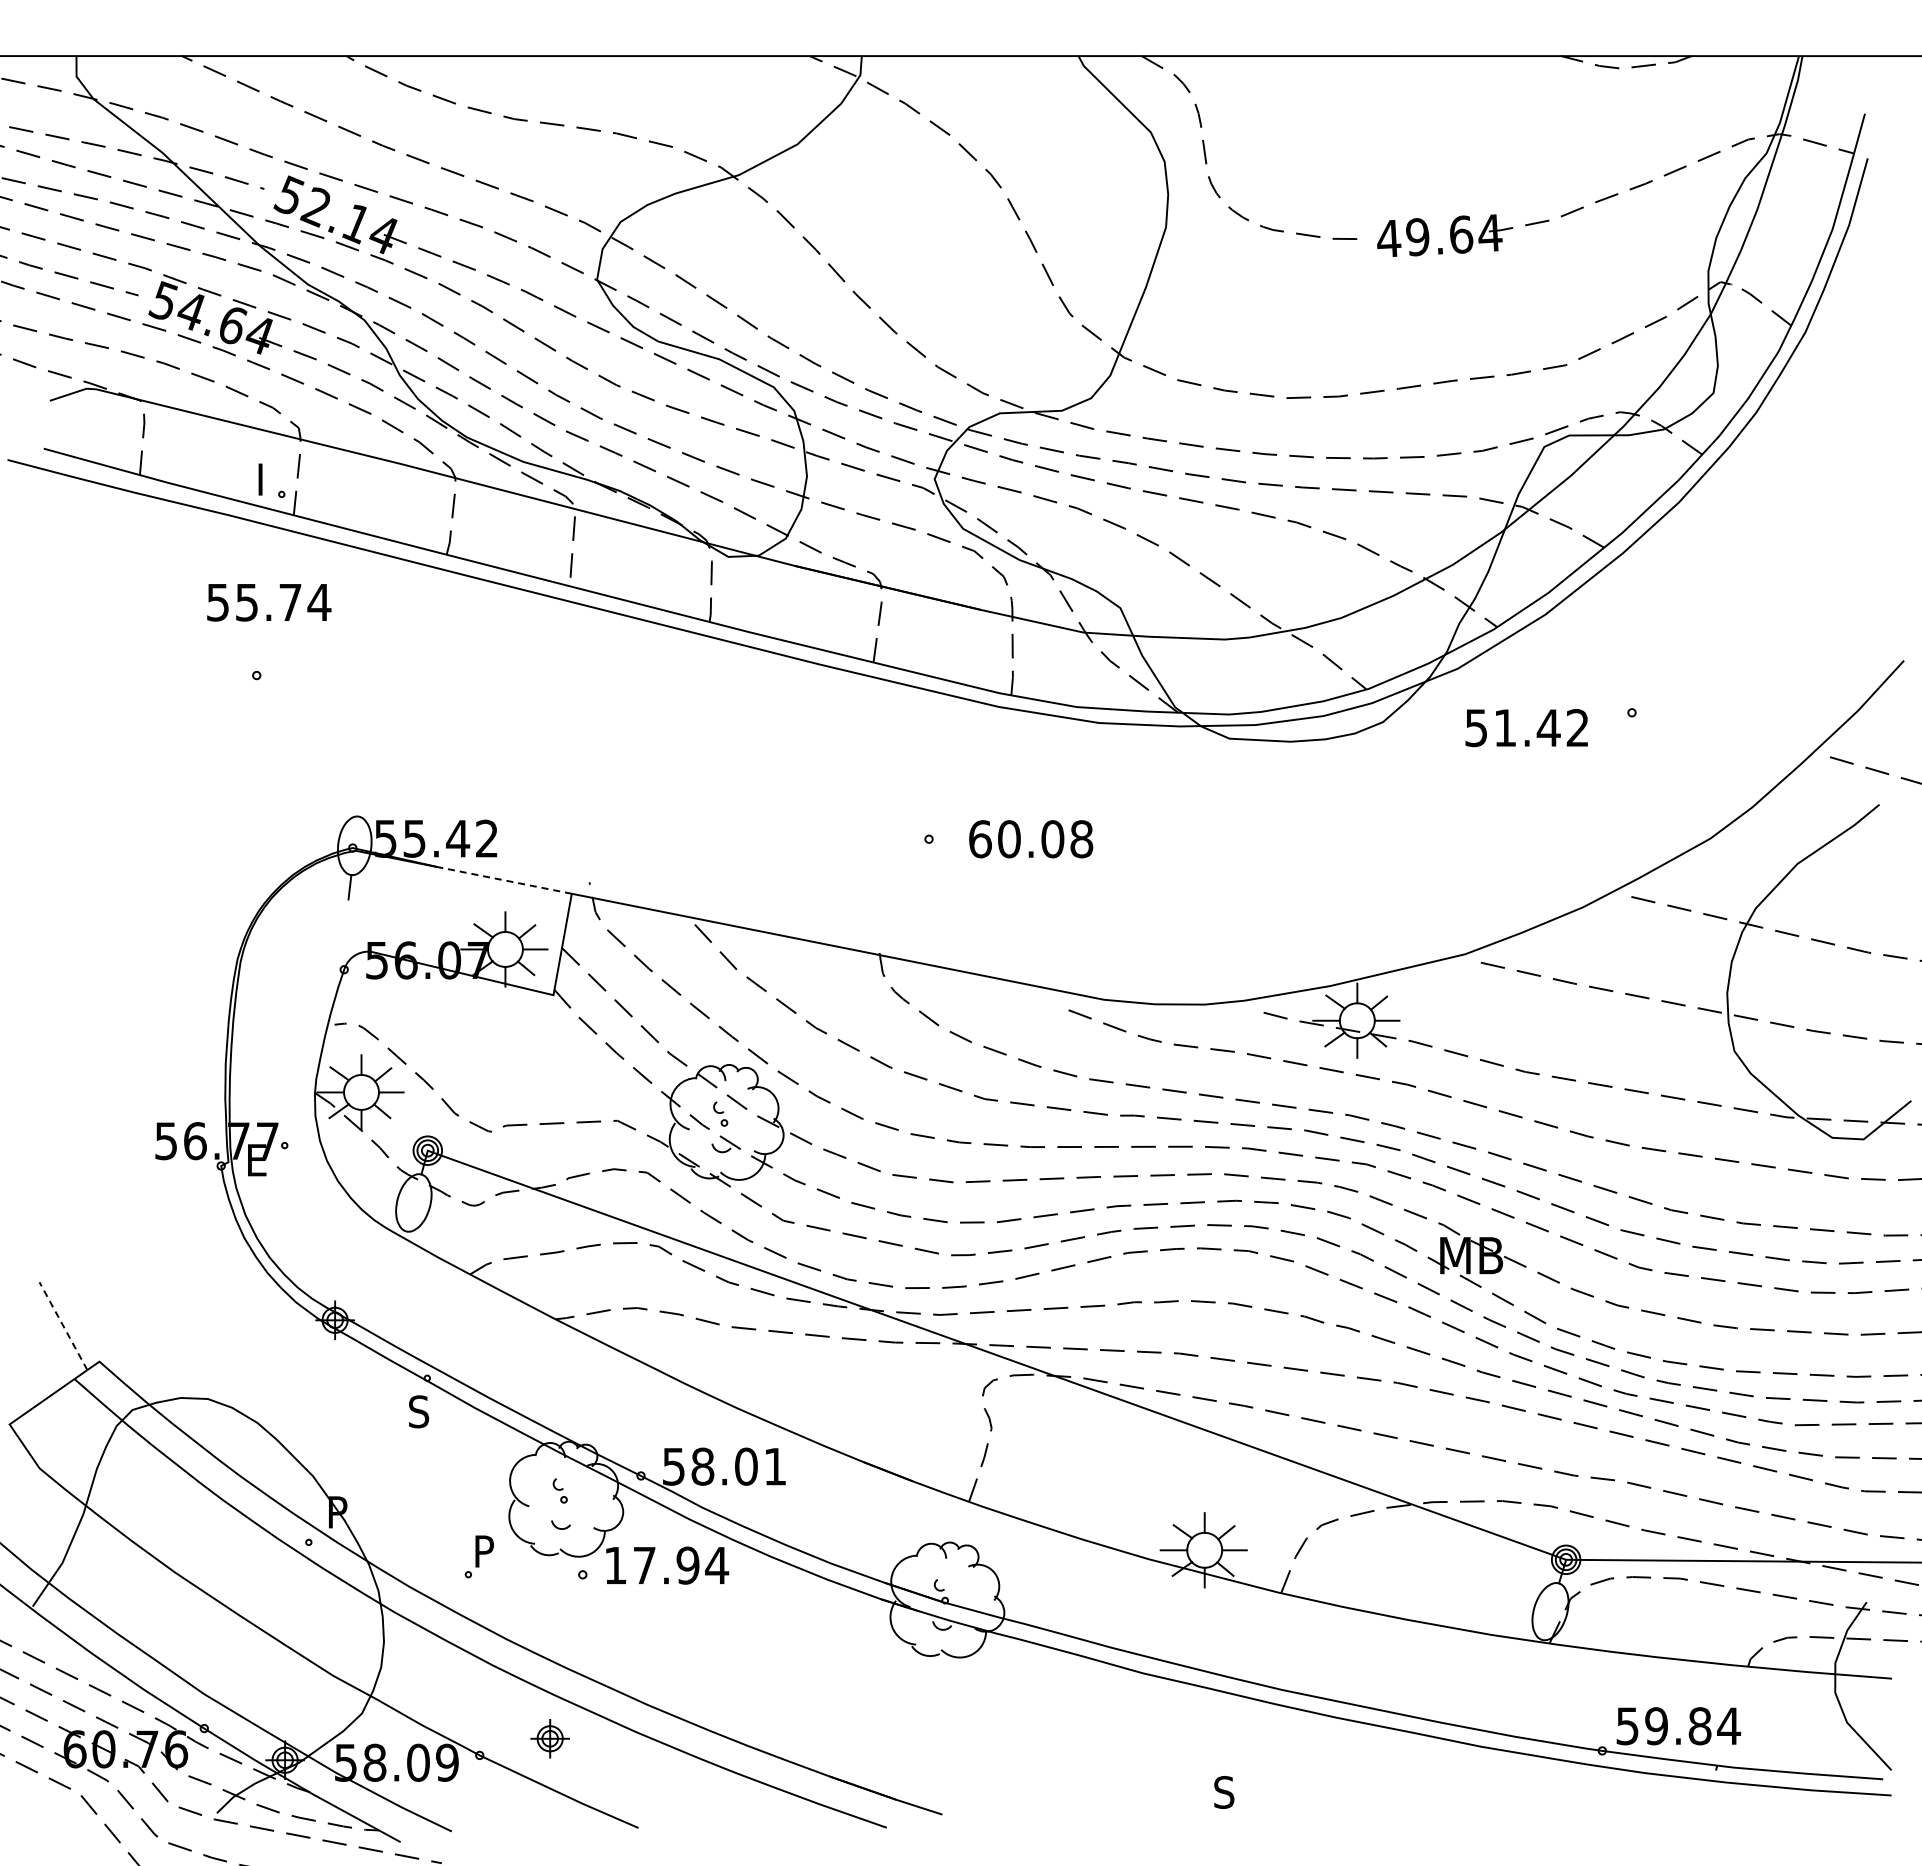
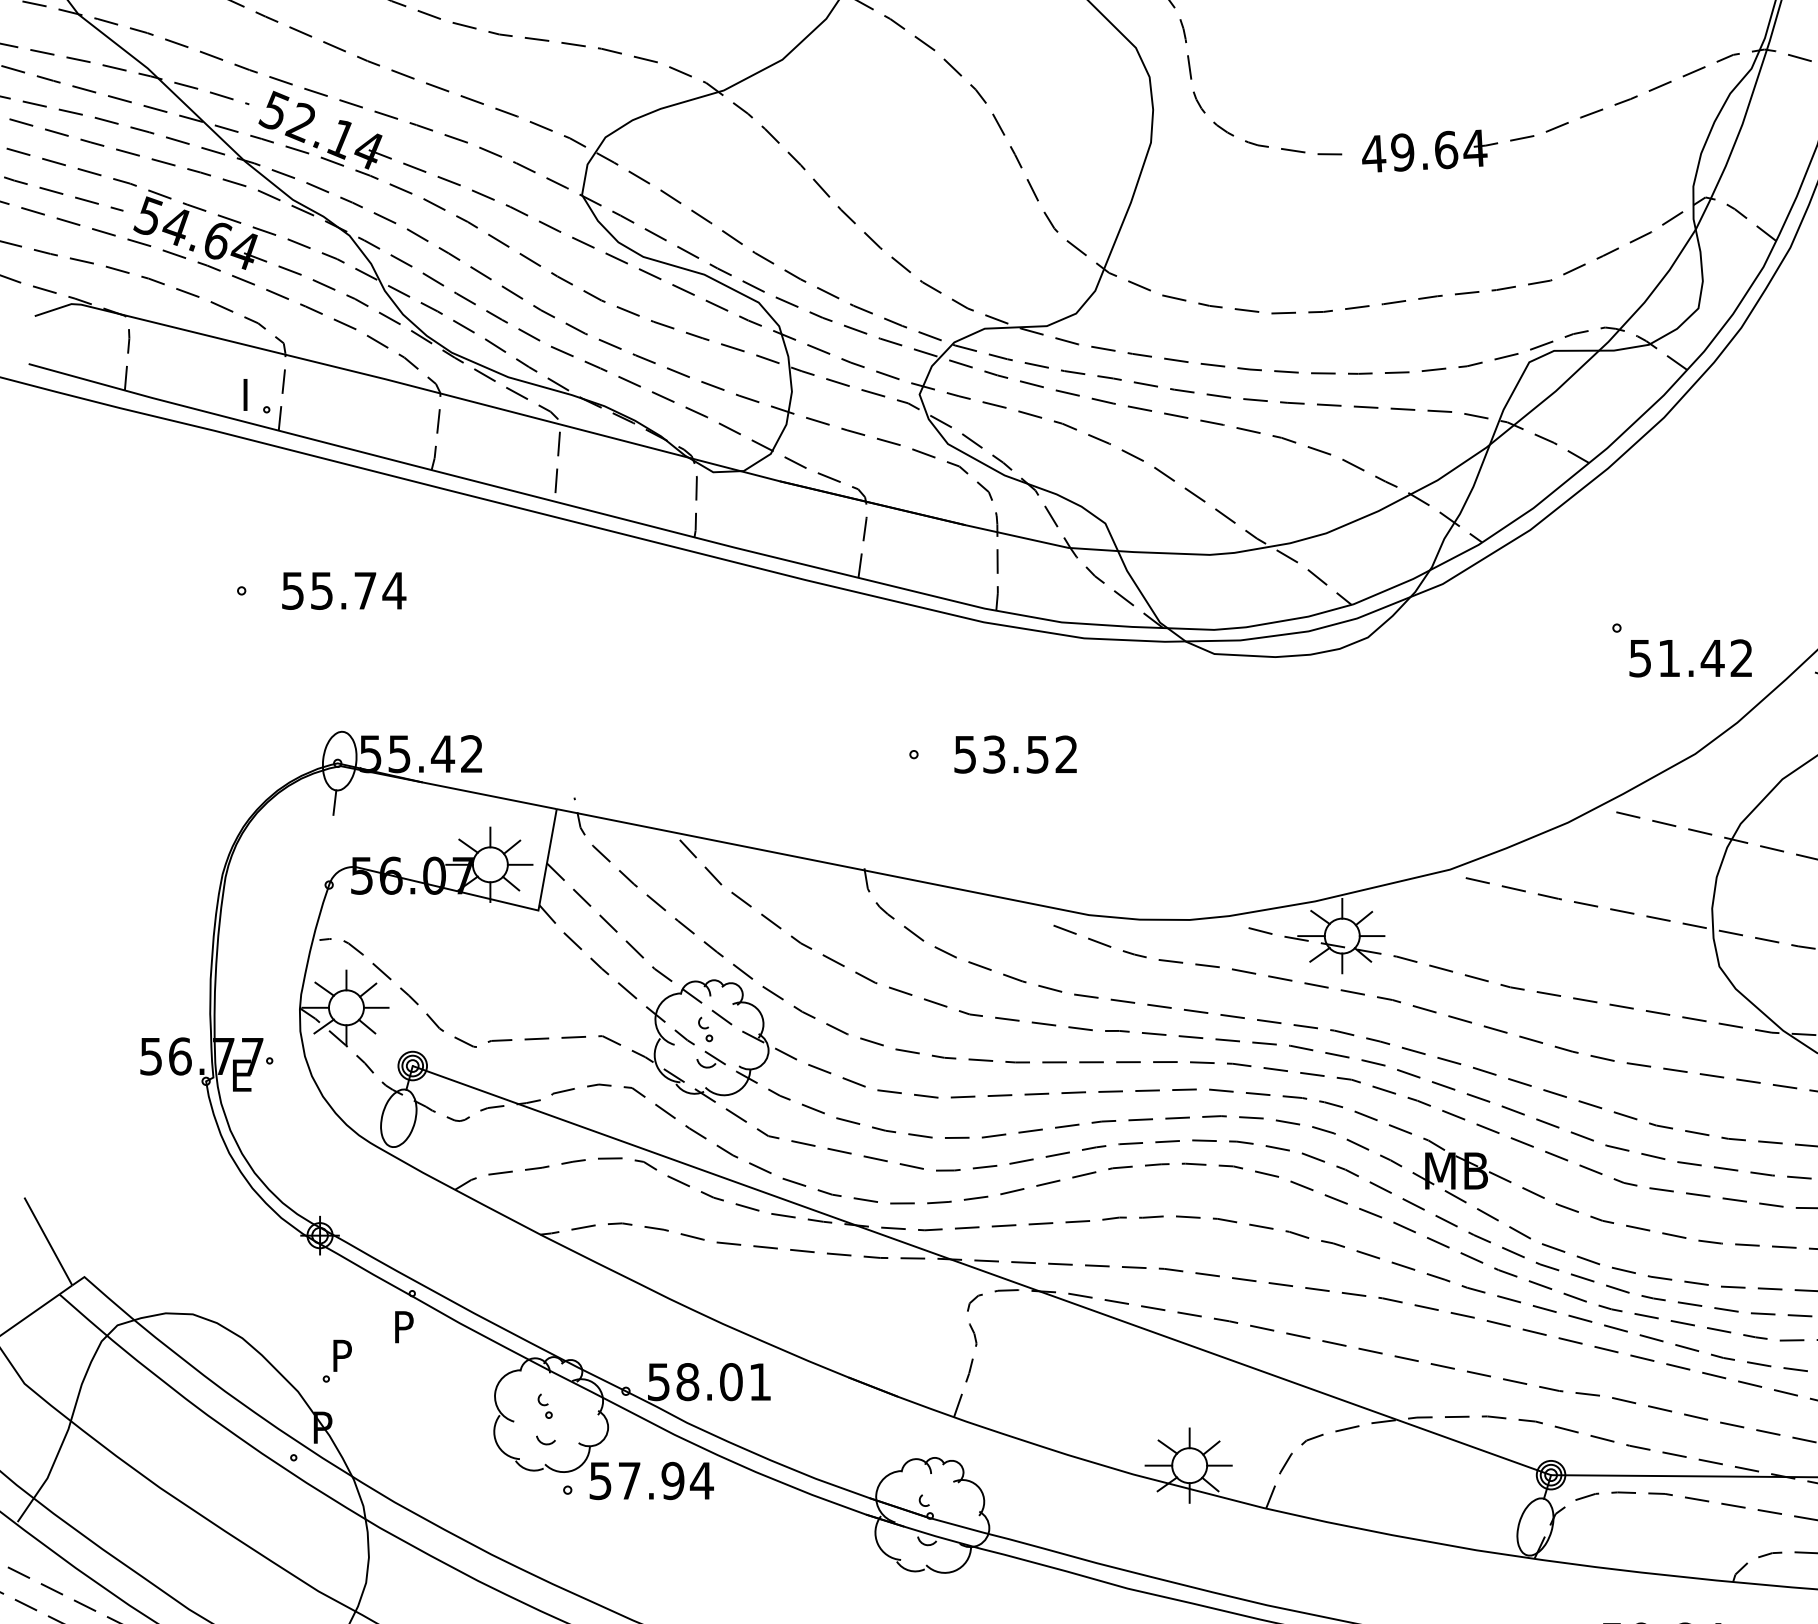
text: (269, 602) -> (344, 590), moved
text: (1526, 728) -> (1690, 658), moved
text: (1031, 839) -> (1016, 754), 60.08 -> 53.52
line: (504, 880) -> (489, 795), dashed -> solid
line: (63, 1326) -> (48, 1241), dashed -> solid
text: (419, 1411) -> (404, 1326), S -> P
part: (478, 1556) -> (336, 1360), moved
text: (615, 1565) -> (600, 1480), 17.94 -> 57.94

